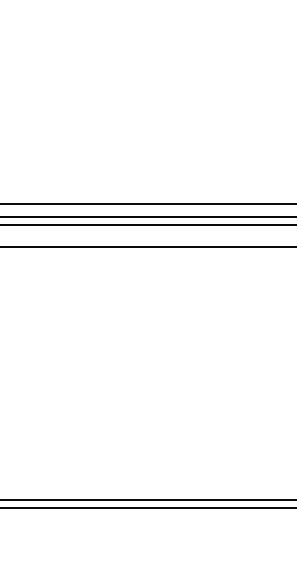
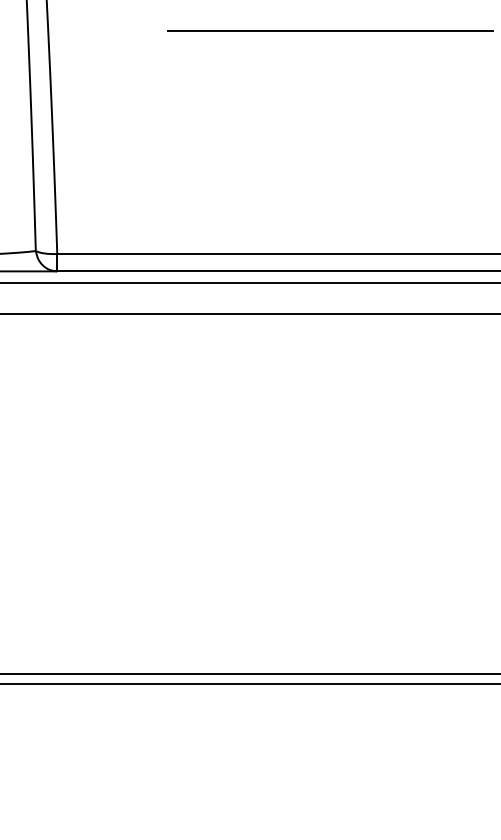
line: (165, 46) -> (330, 30), added

